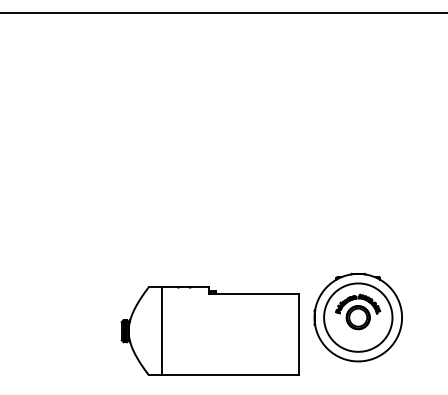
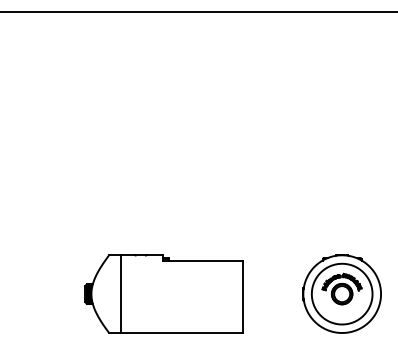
part: (357, 316) -> (341, 293), moved
part: (209, 330) -> (163, 293), moved

